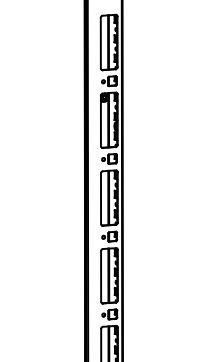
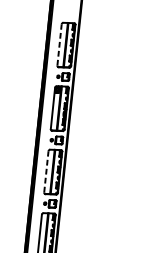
line: (100, 42) -> (59, 44), solid -> dashed
line: (101, 198) -> (46, 171), solid -> dashed

